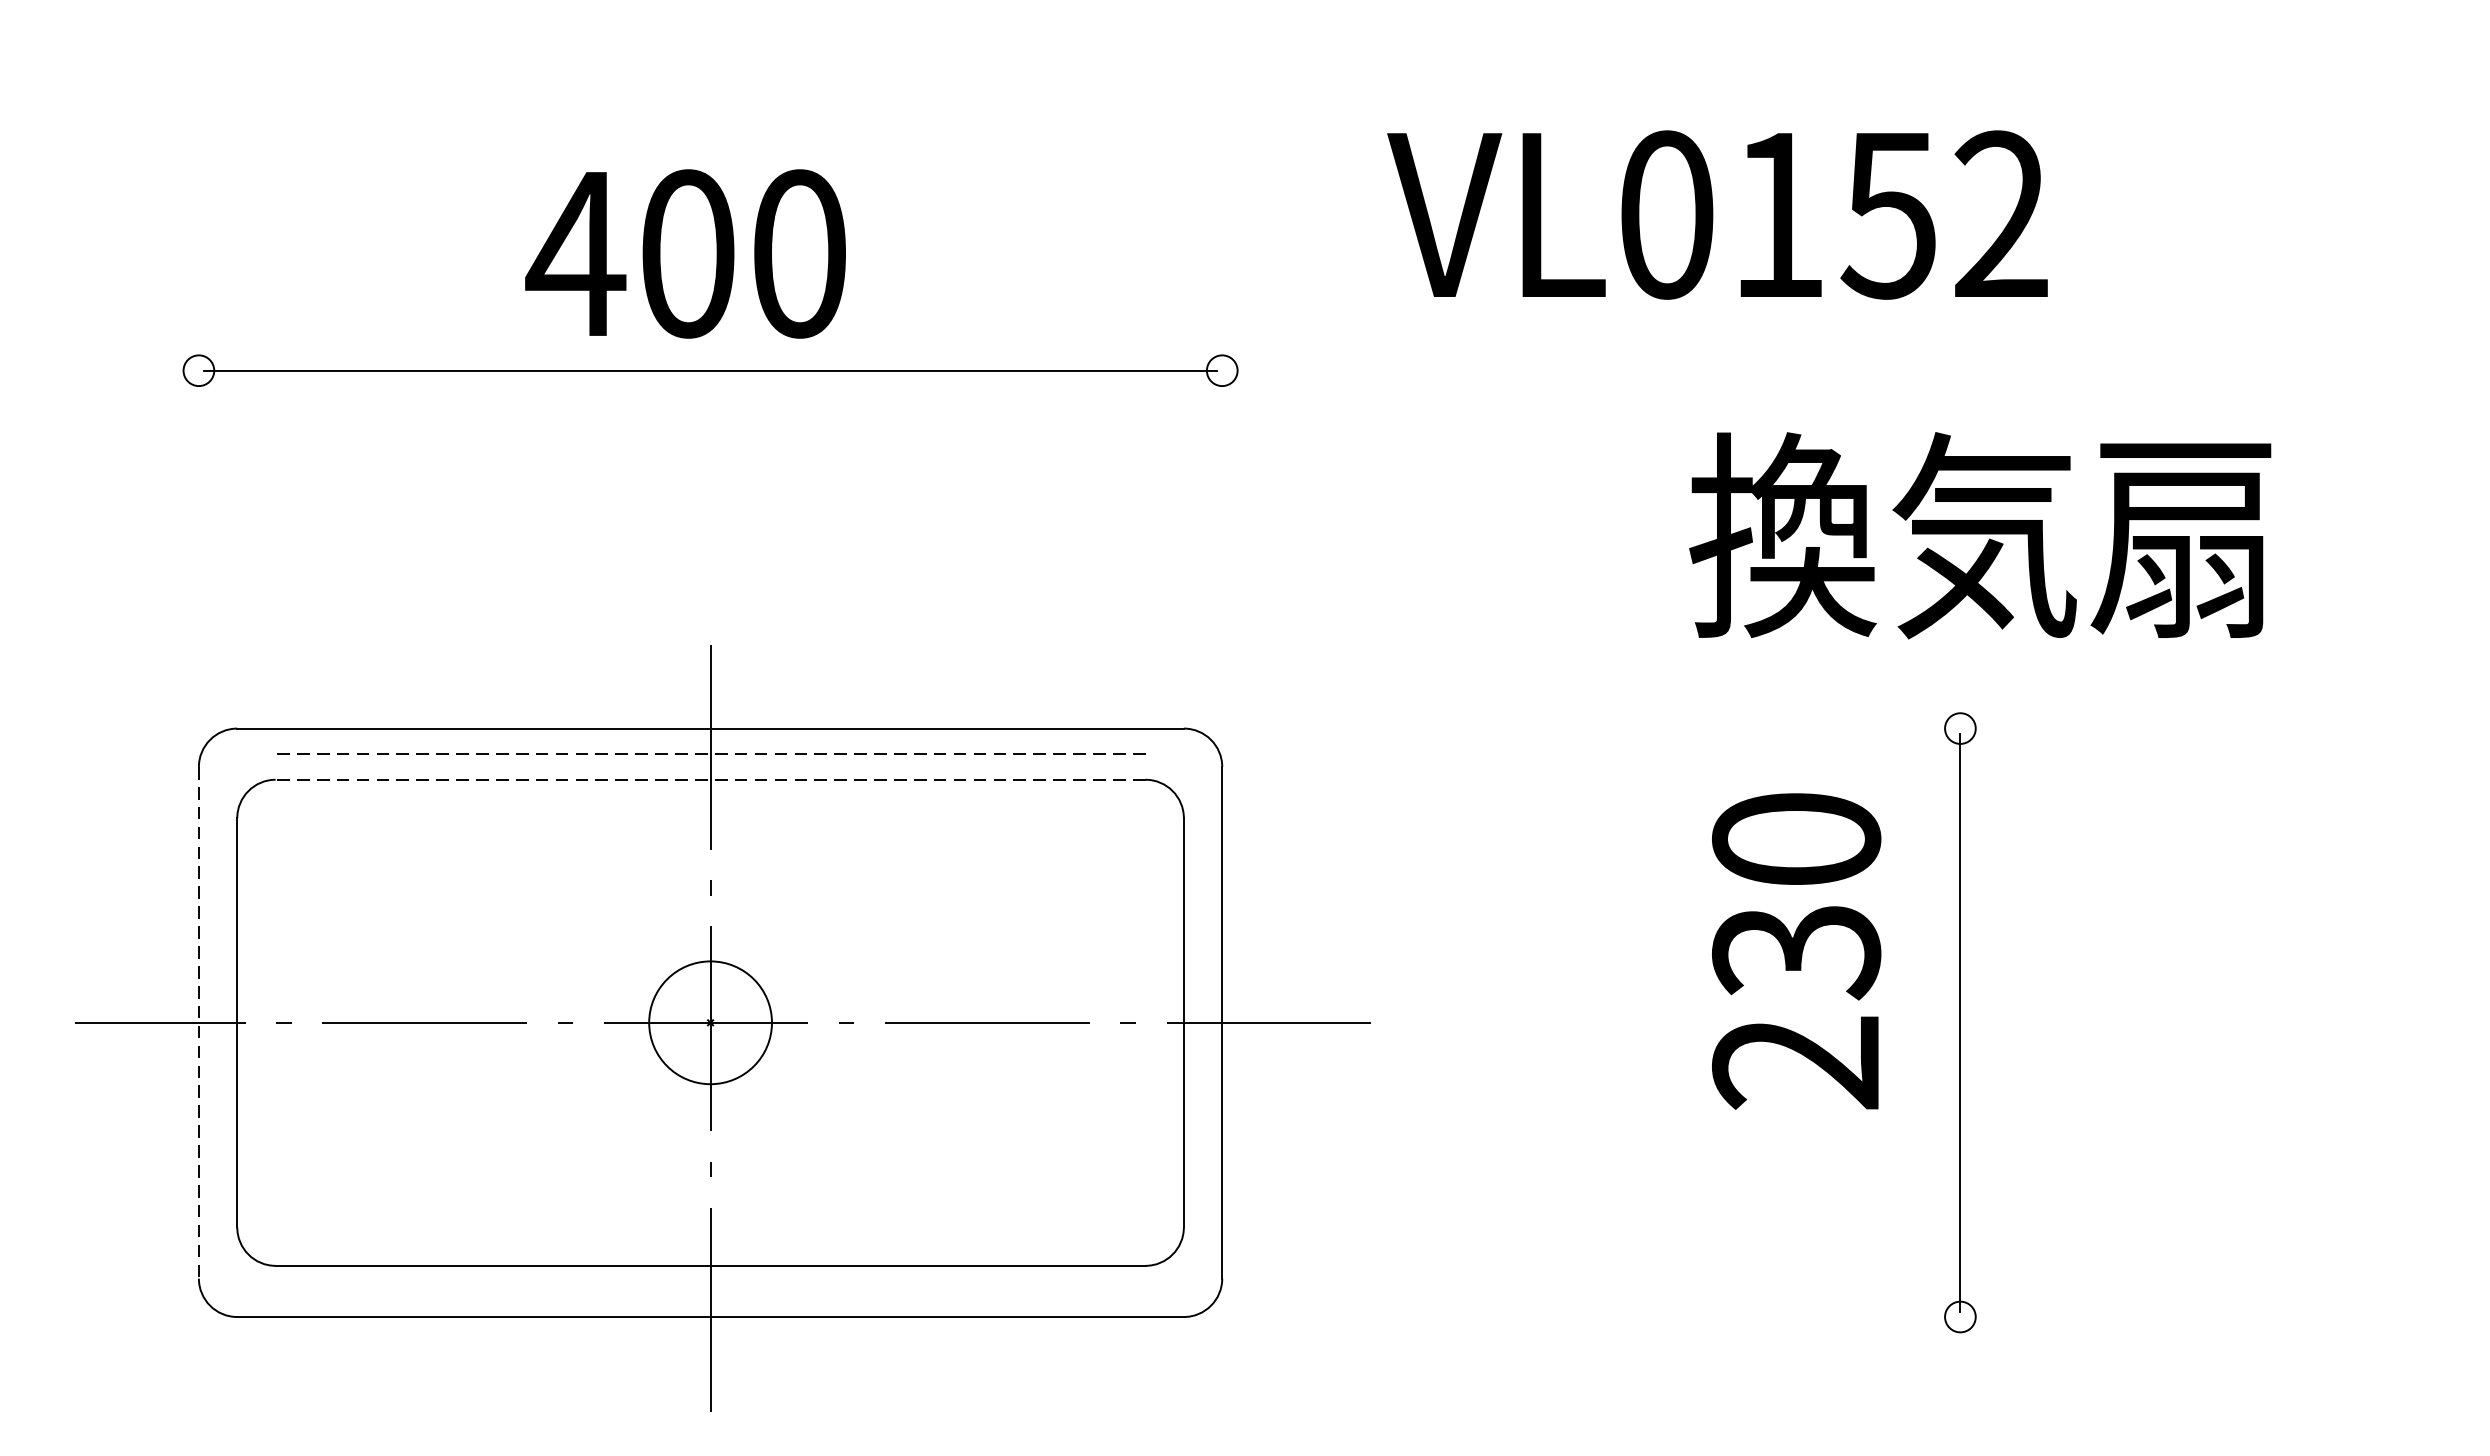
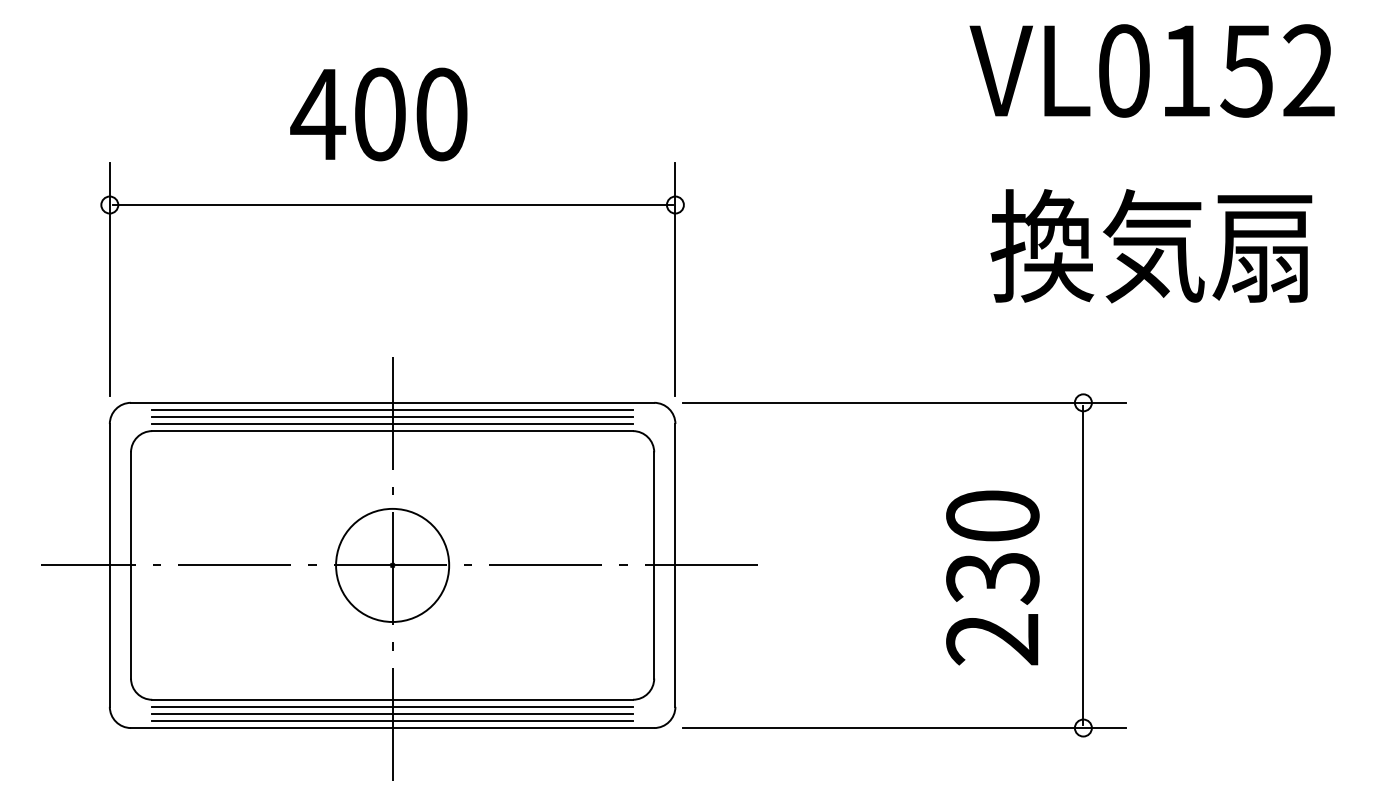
text: (1716, 214) -> (1151, 70), moved
text: (685, 253) -> (378, 114), moved
line: (198, 503) -> (109, 278), added
line: (1222, 503) -> (675, 278), added
text: (1980, 536) -> (1151, 246), moved
line: (1634, 728) -> (903, 402), added
line: (710, 740) -> (392, 409), added
line: (710, 753) -> (392, 416), dashed -> solid
line: (710, 767) -> (392, 424), added
line: (710, 780) -> (392, 431), dashed -> solid
text: (1795, 950) -> (992, 577), moved
line: (198, 1022) -> (109, 565), dashed -> solid
circle: (710, 1022) -> (392, 565), size x1.67
line: (710, 1278) -> (392, 706), added
line: (710, 1290) -> (392, 713), added
line: (710, 1303) -> (392, 720), added
line: (1634, 1317) -> (903, 728), added

